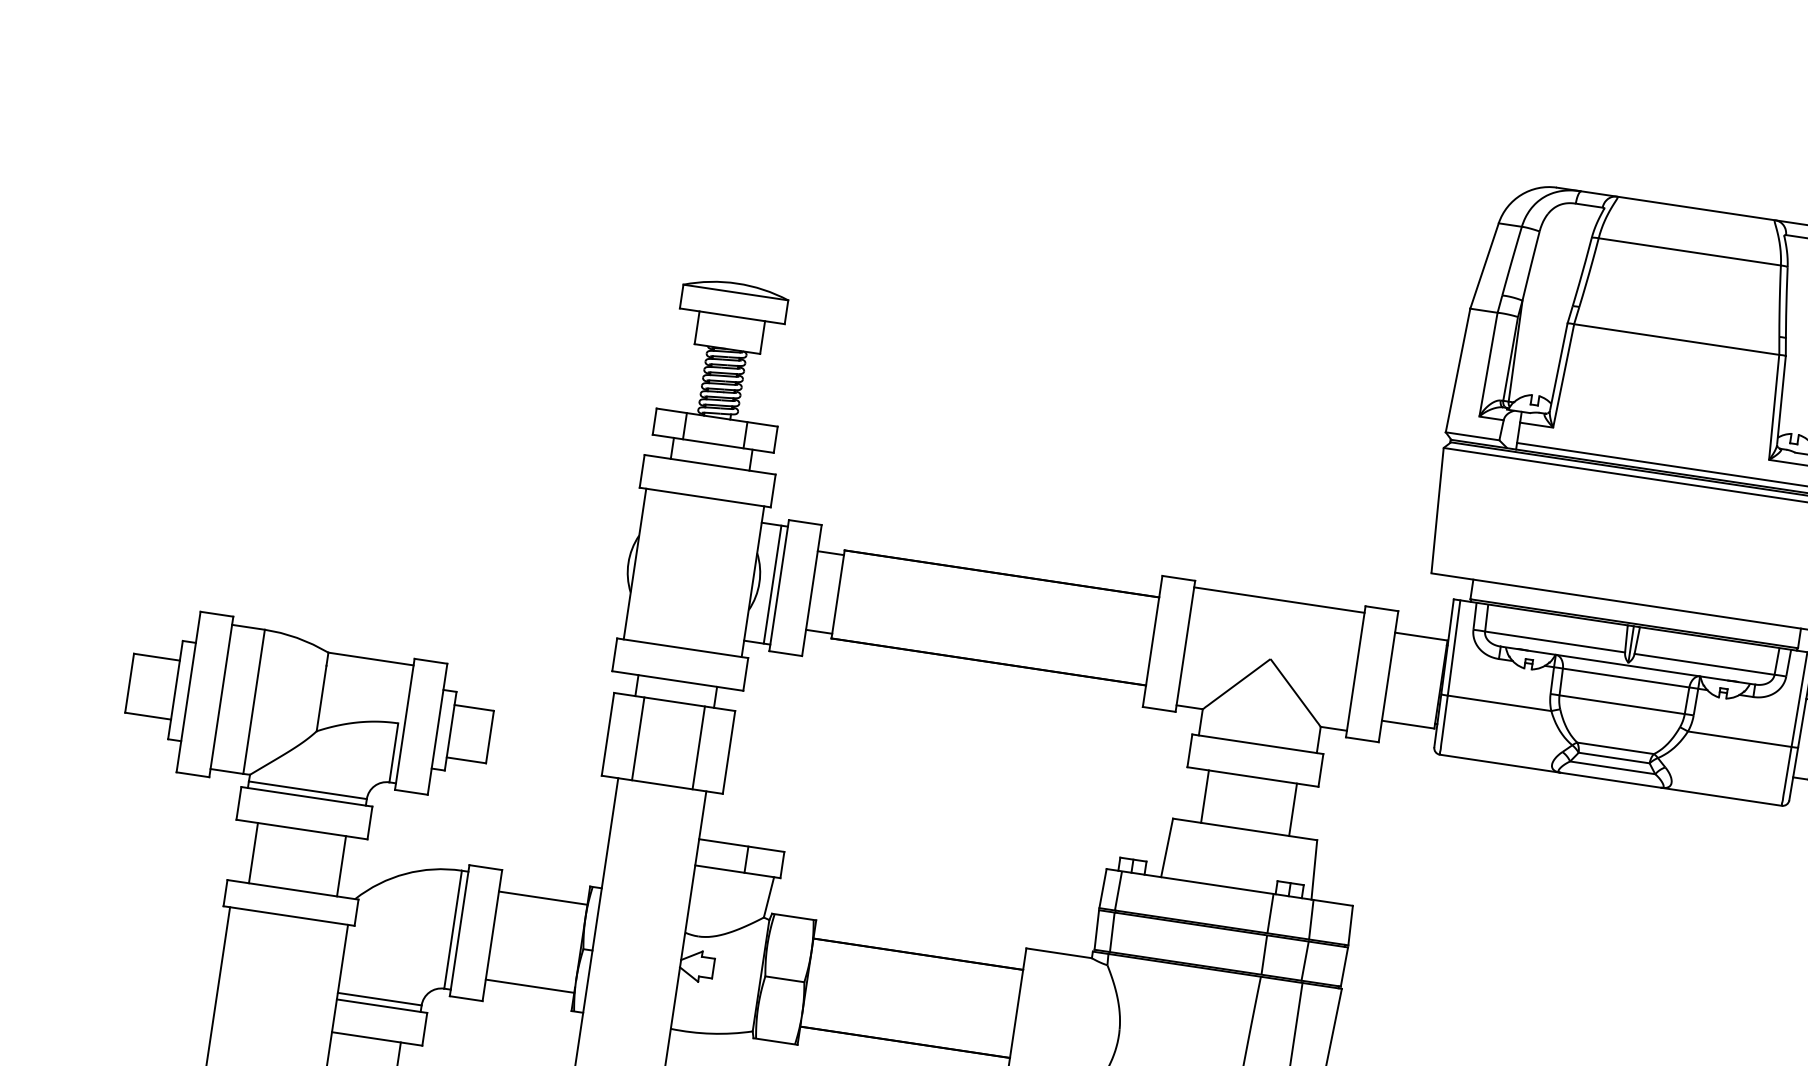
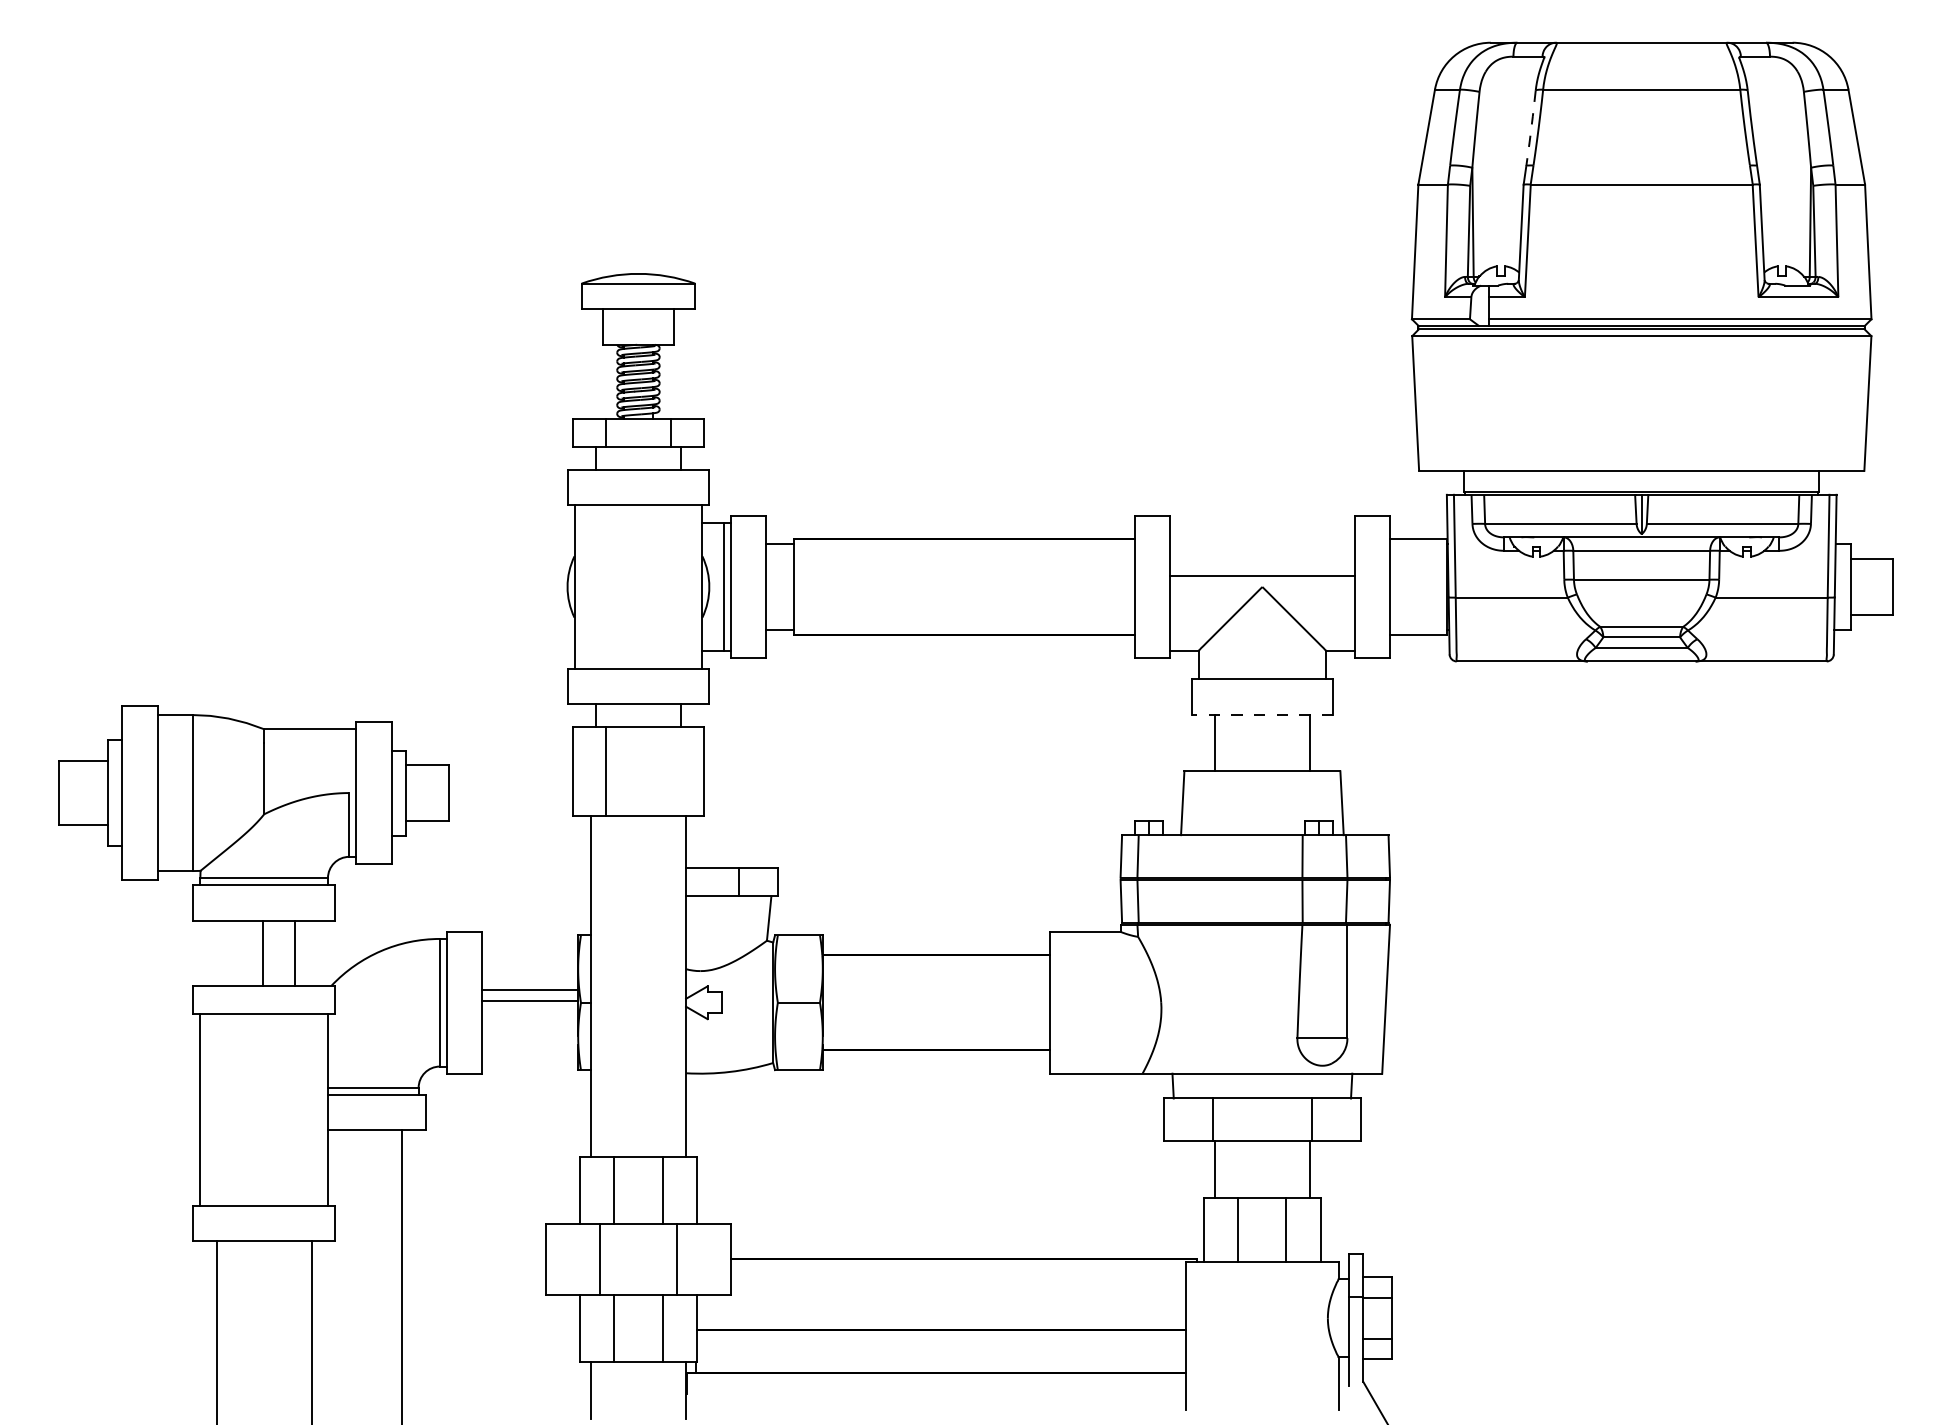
line: (1582, 272) -> (1531, 128), solid -> dashed
line: (1279, 600) -> (1262, 576), moved
line: (699, 747) -> (671, 771), removed
line: (1253, 776) -> (1262, 714), solid -> dashed
line: (253, 852) -> (294, 952), moved
line: (341, 865) -> (262, 952), moved
line: (543, 898) -> (530, 1001), moved
line: (530, 986) -> (530, 990), moved

